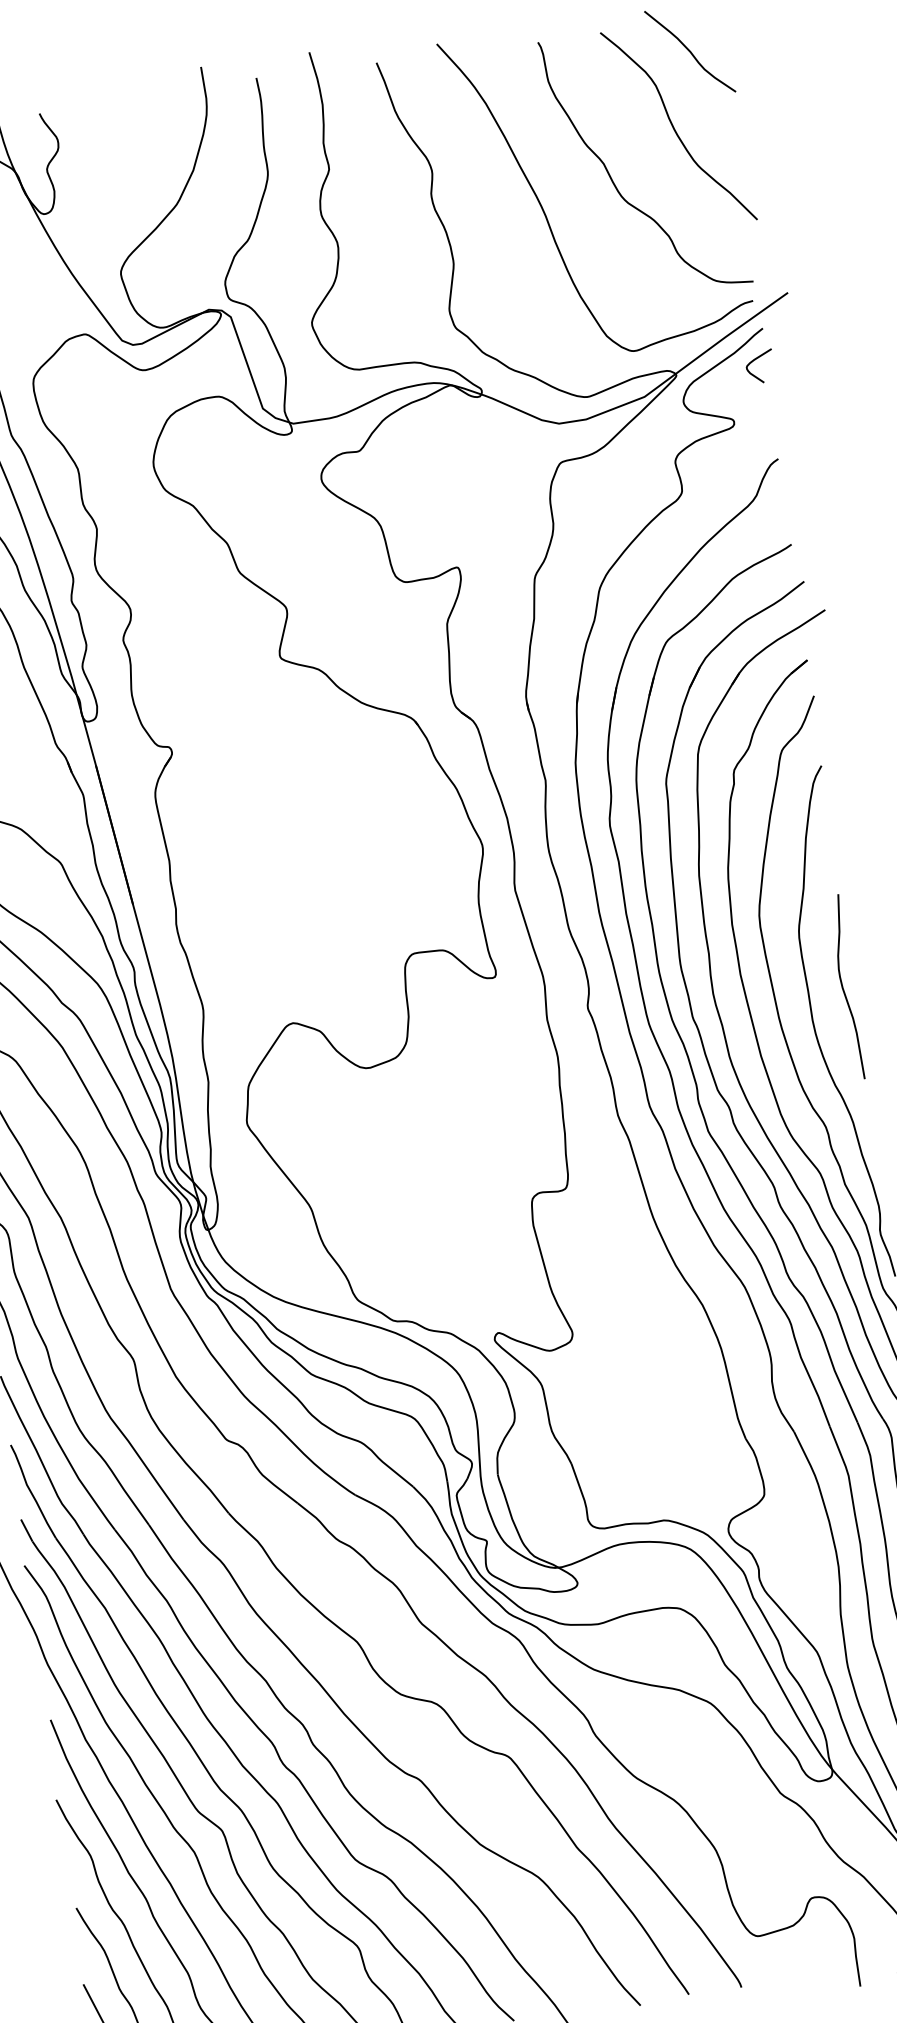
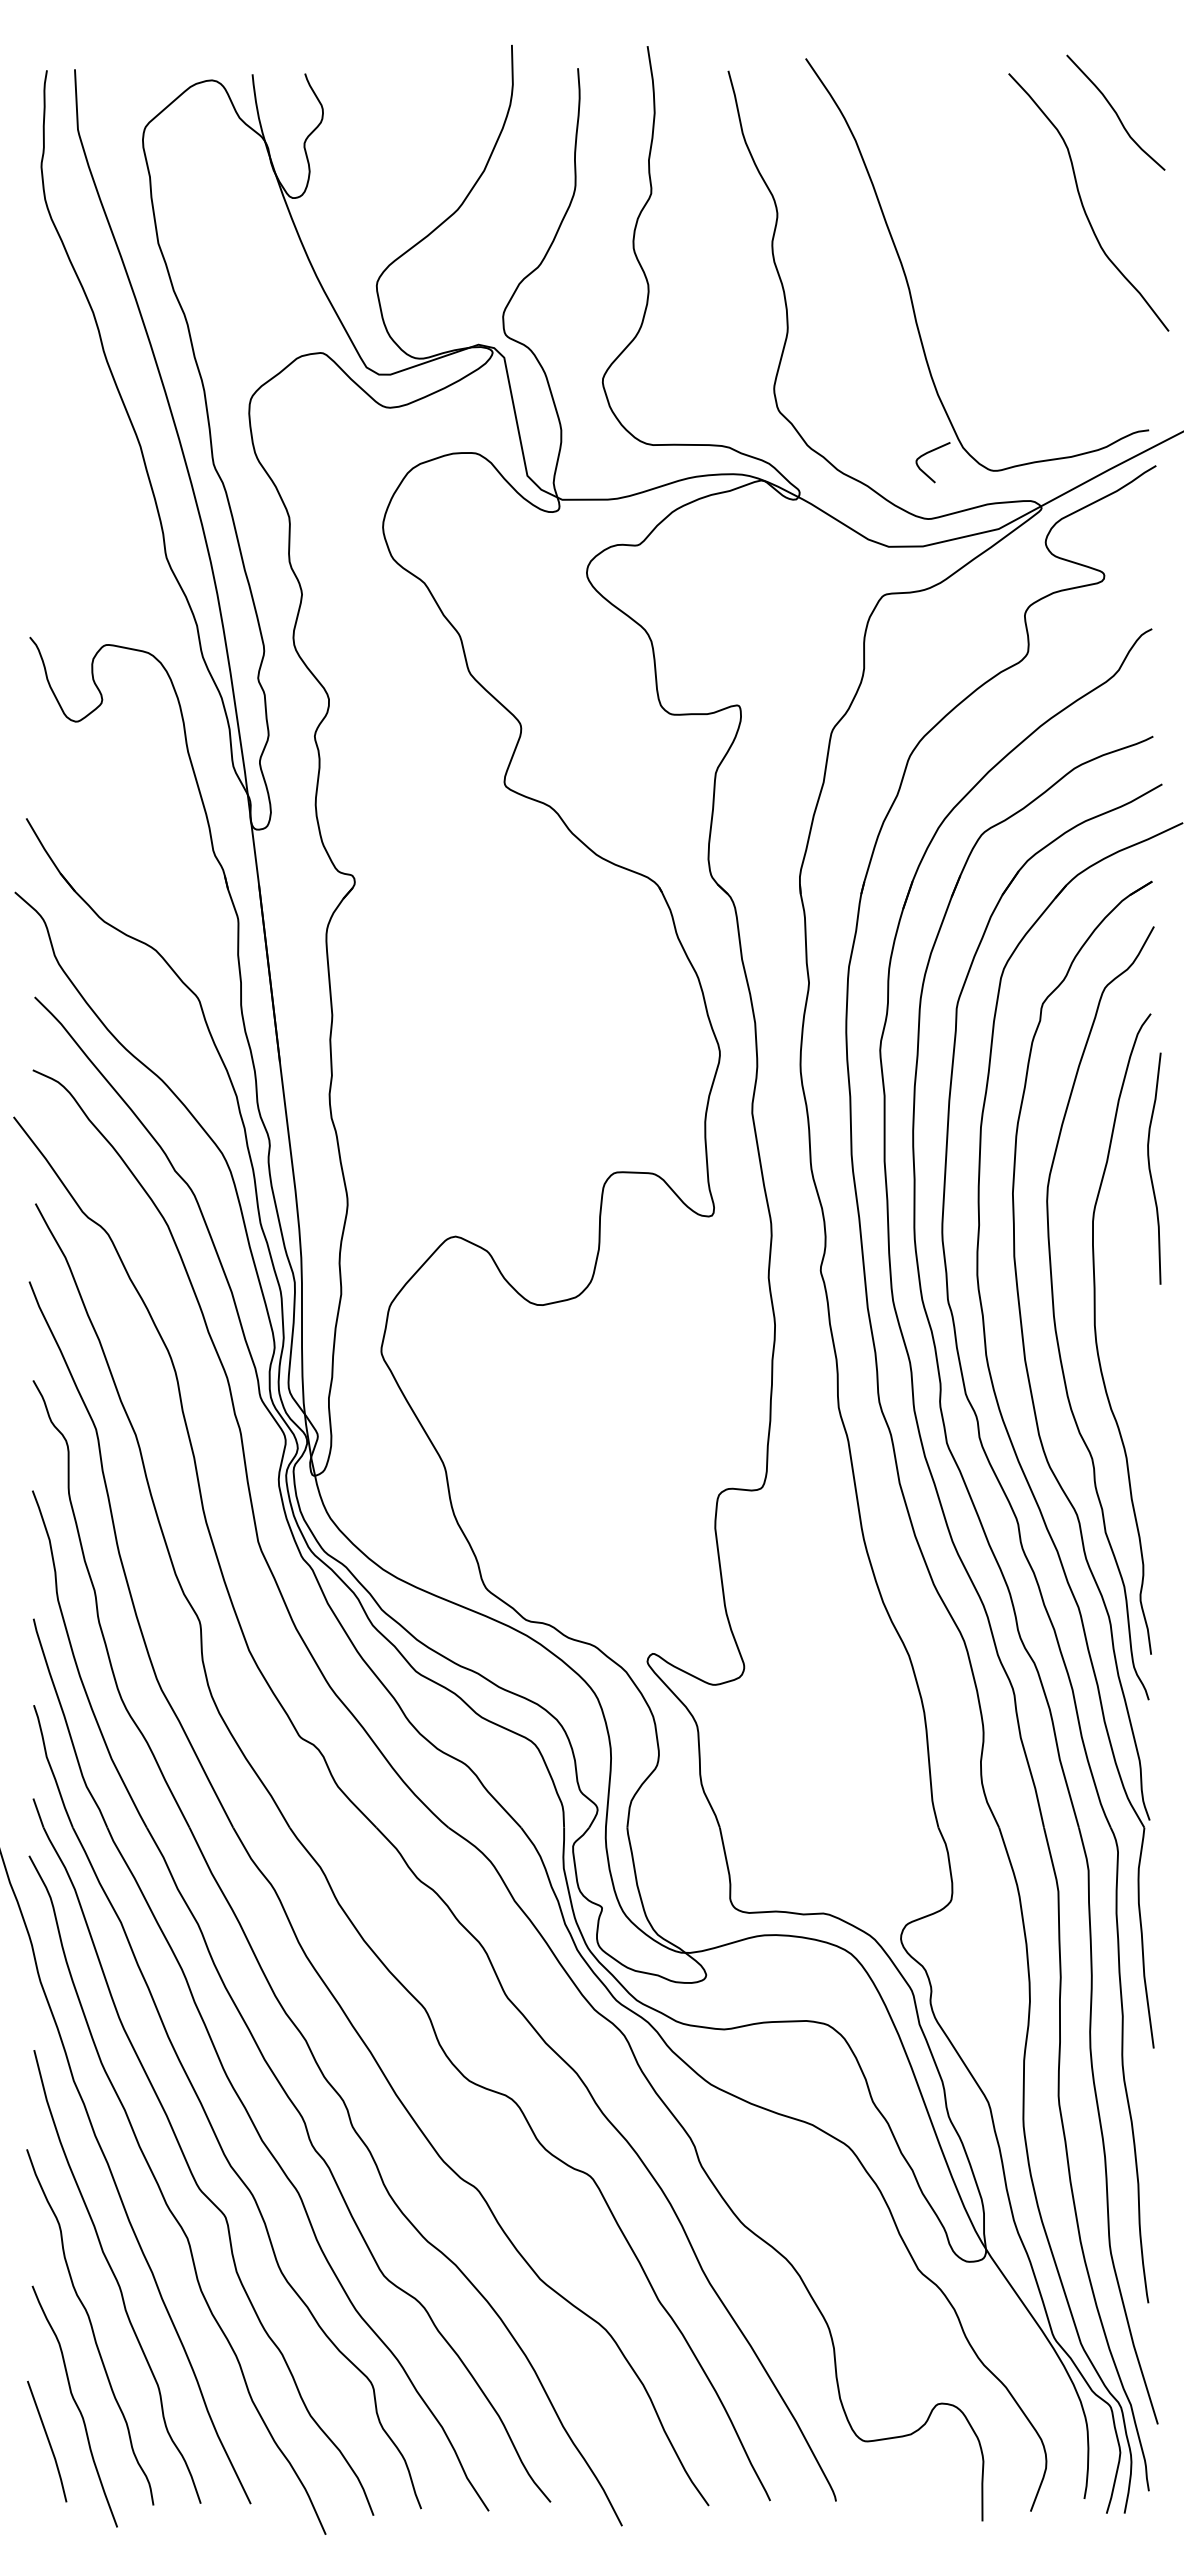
curve: (612, 178) -> (997, 254), removed
curve: (755, 360) -> (928, 453), moved
curve: (843, 987) -> (1150, 1168), moved

